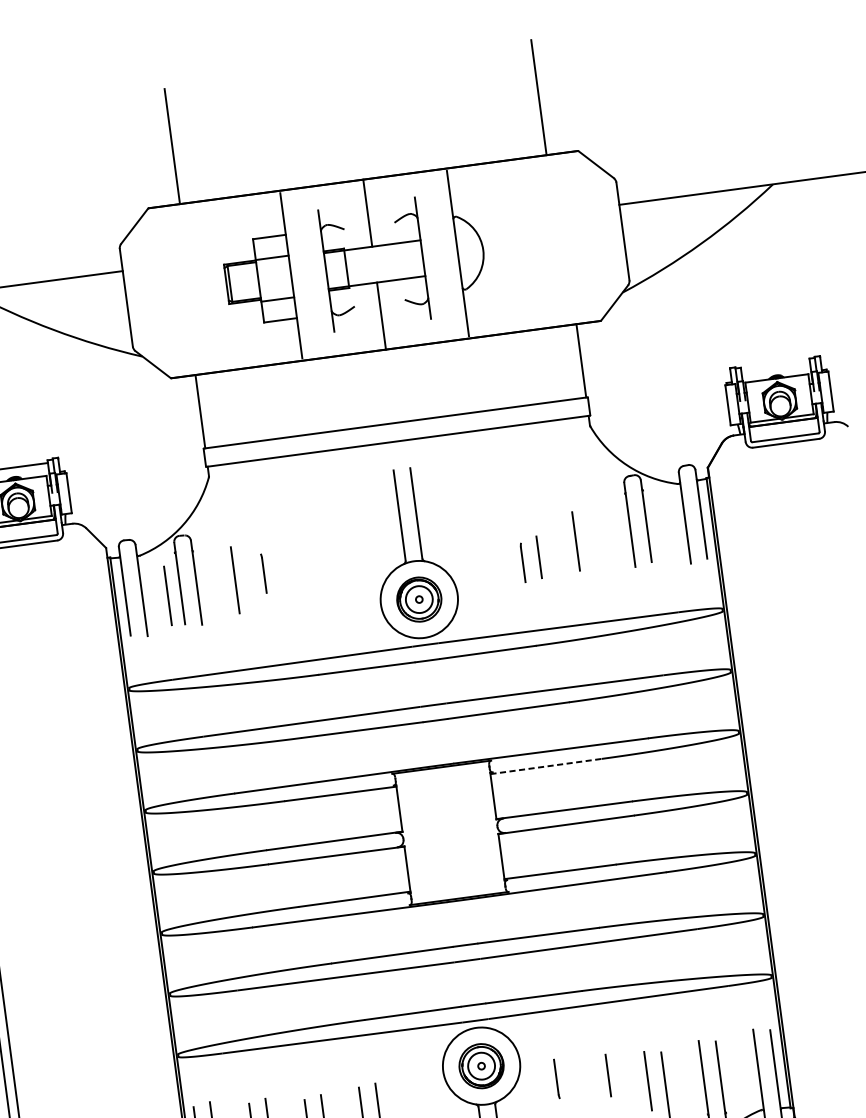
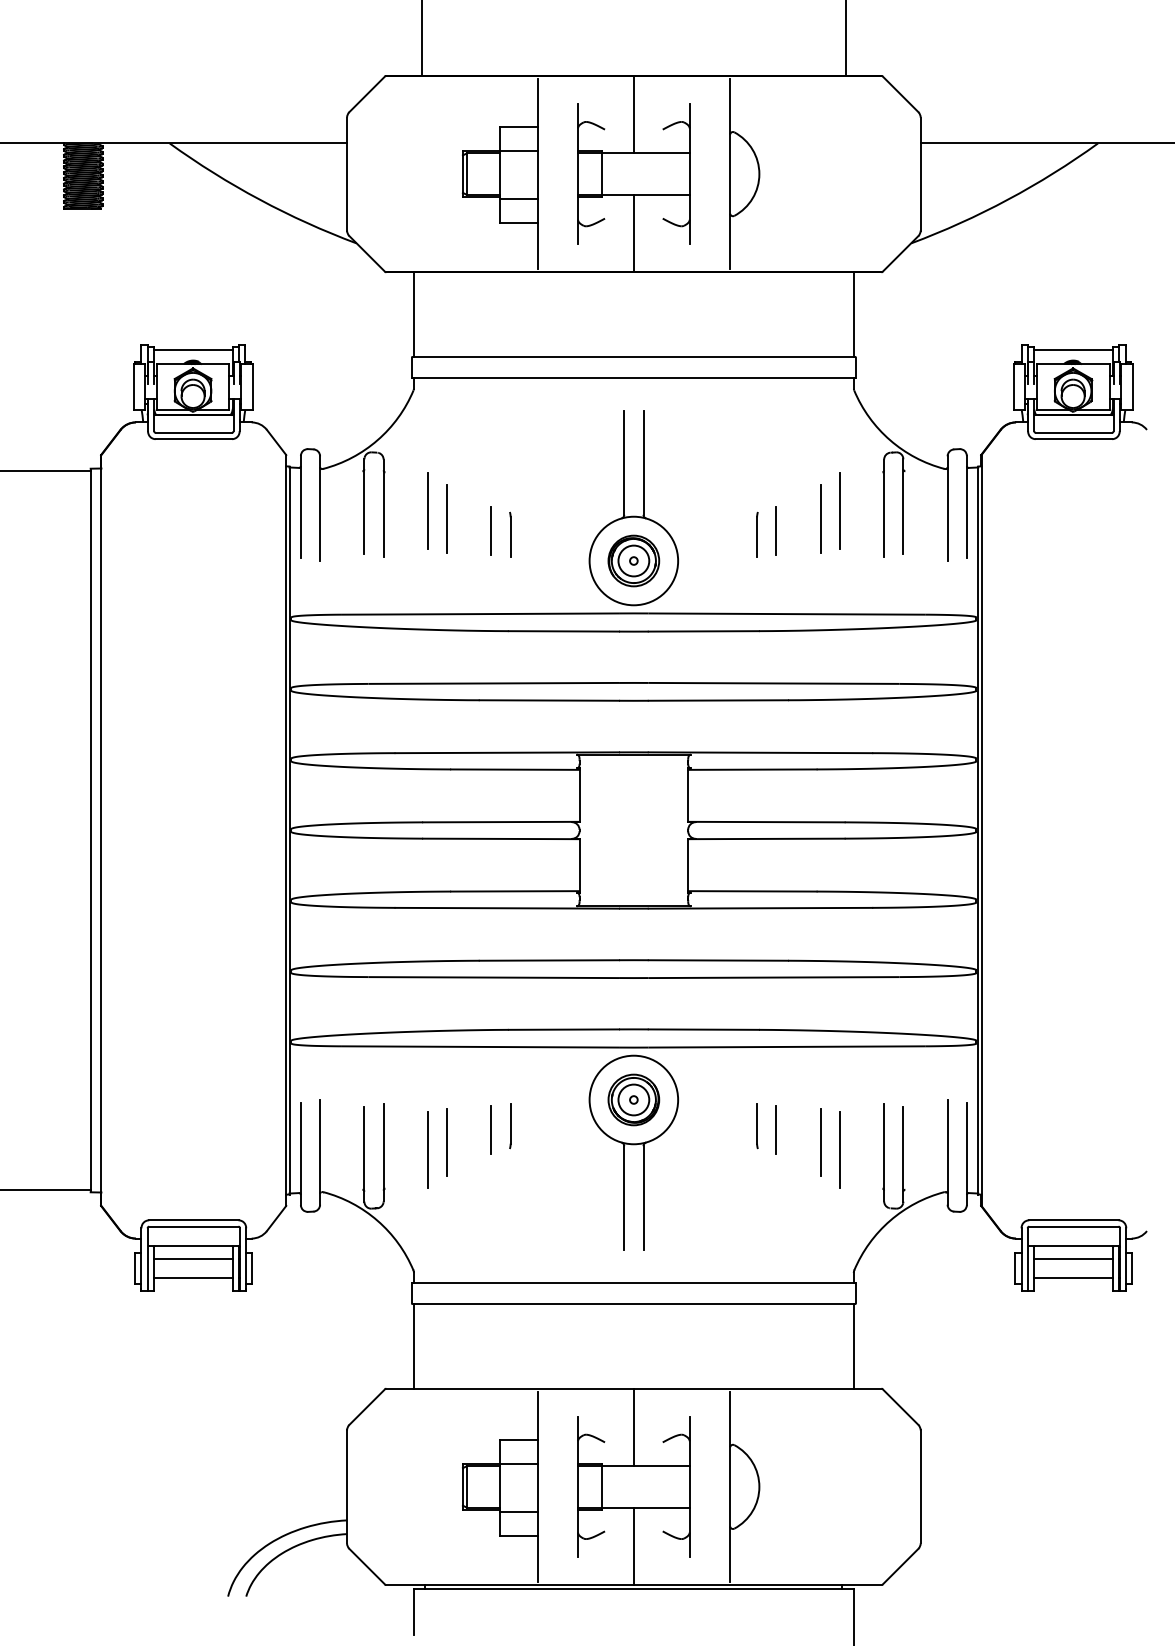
line: (775, 365) -> (1073, 349), added
line: (591, 532) -> (839, 511), added
line: (263, 573) -> (510, 534), moved
line: (291, 589) -> (490, 530), added
line: (167, 595) -> (446, 518), moved
line: (546, 766) -> (752, 769), dashed -> solid
line: (557, 1079) -> (757, 1126), moved

